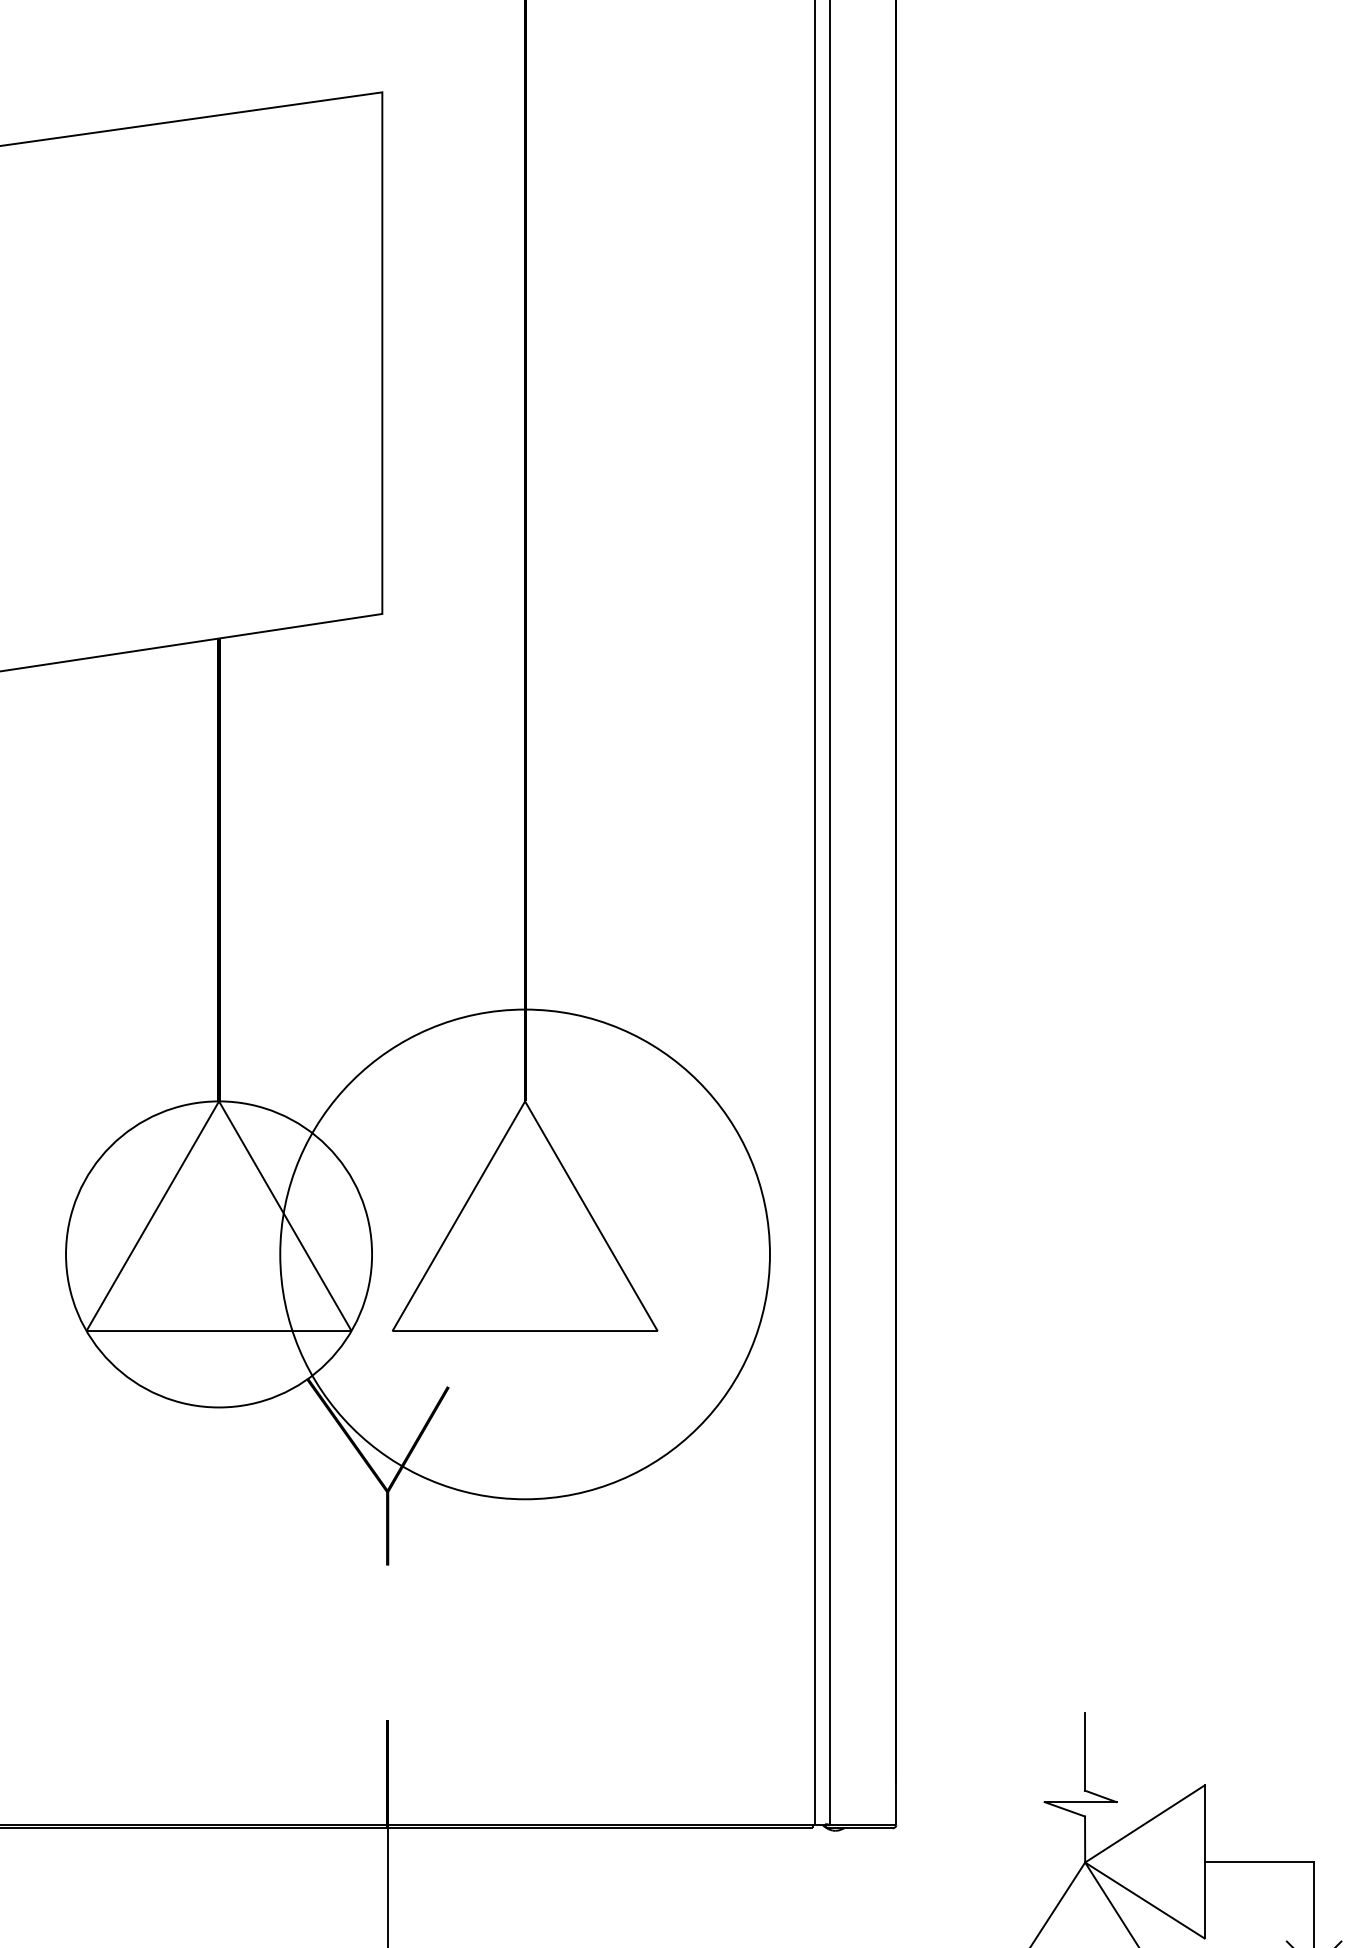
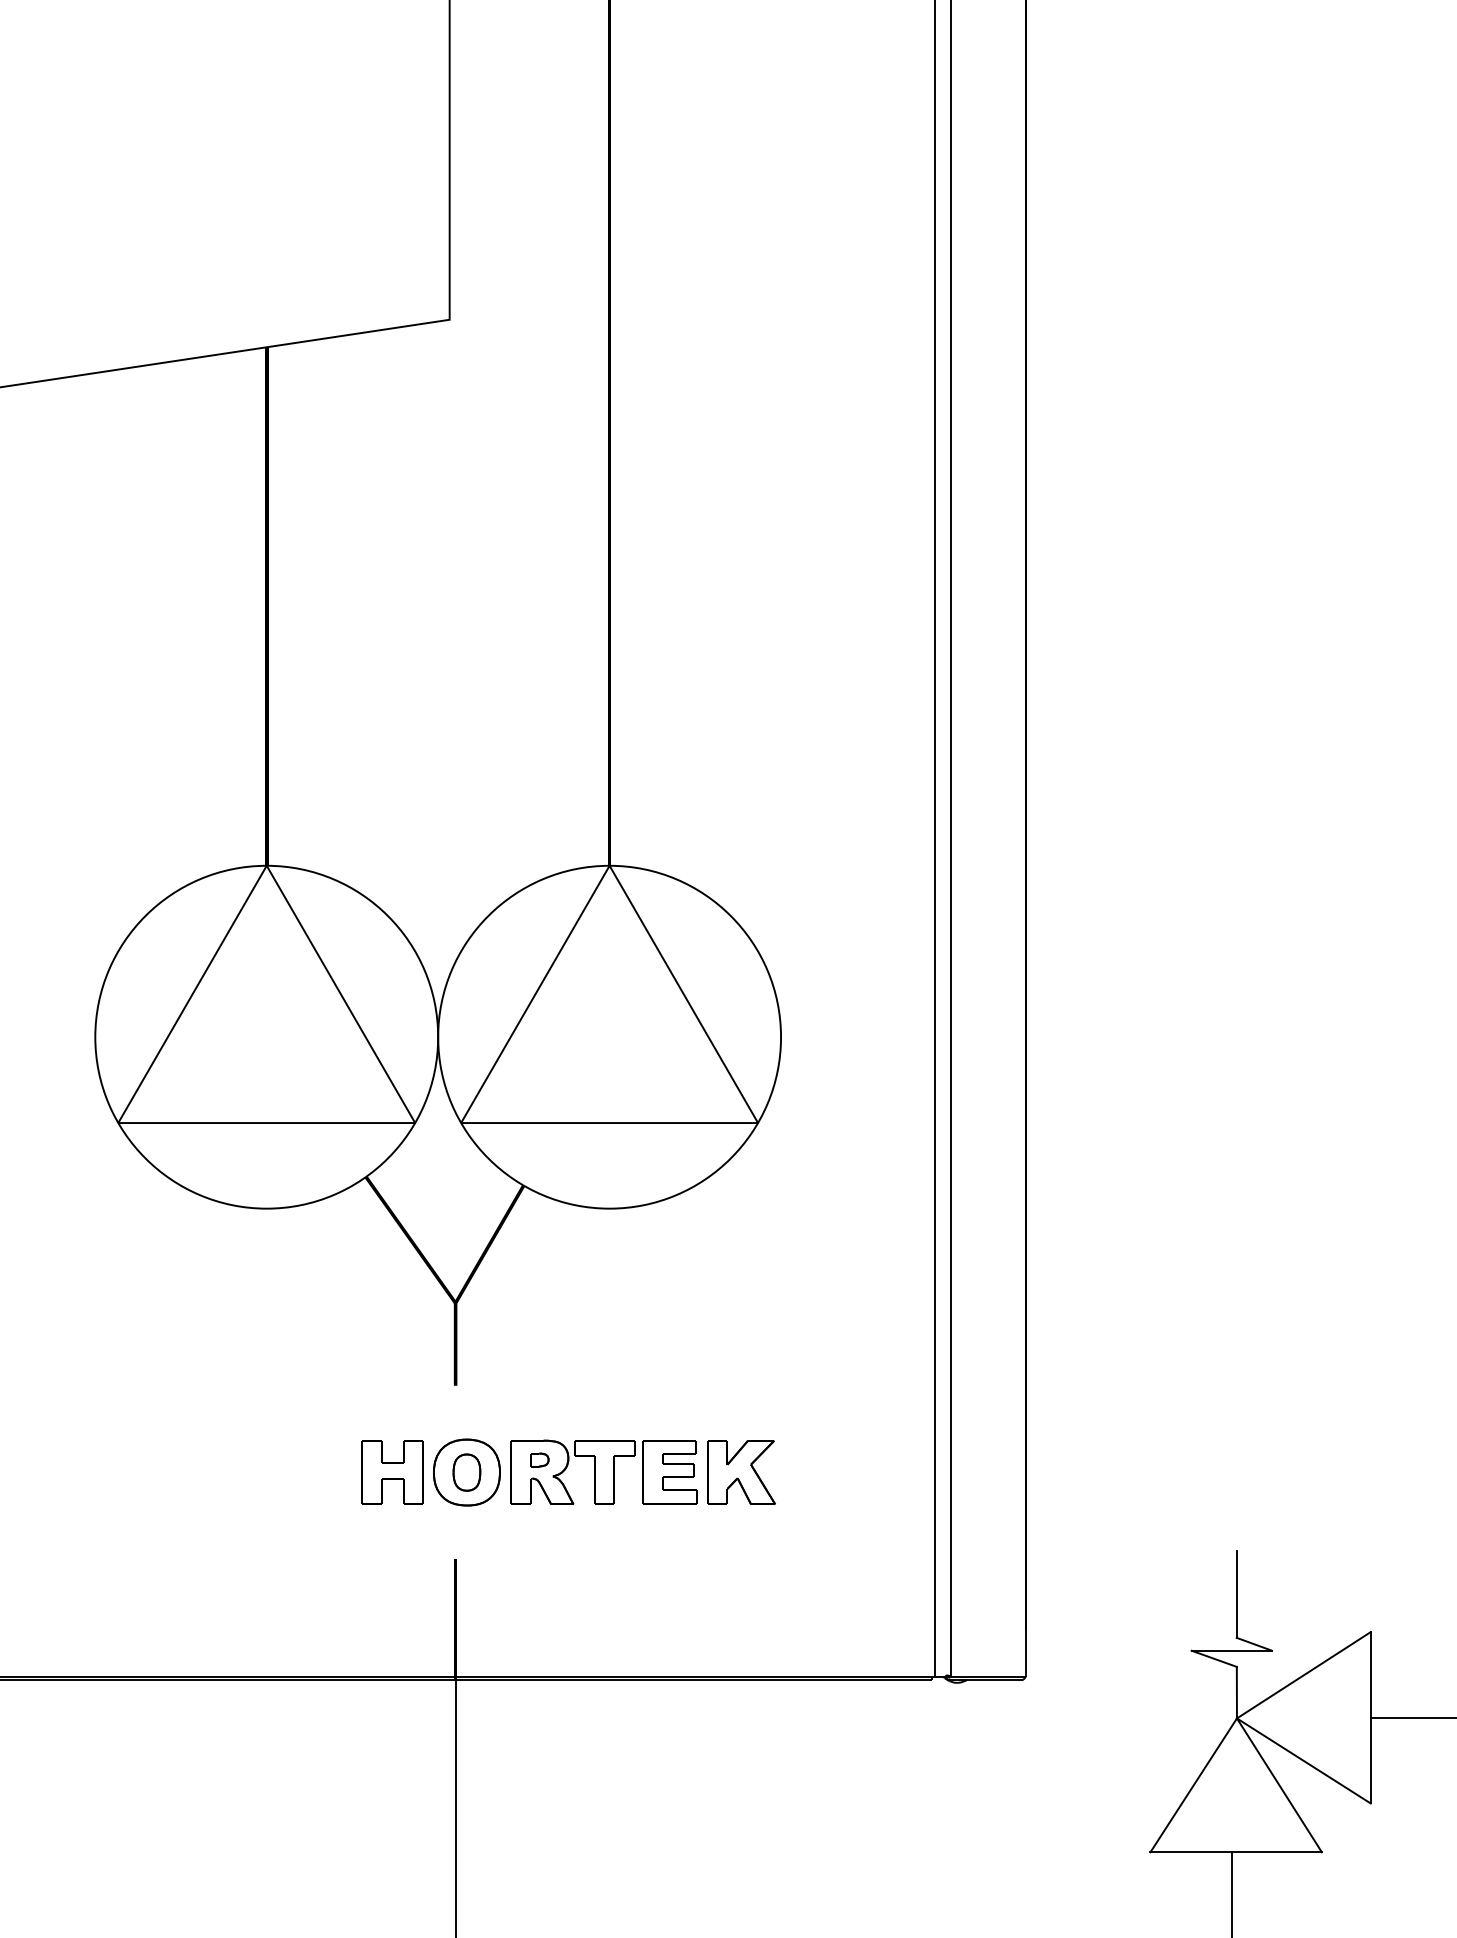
circle: (525, 1254) -> (610, 1037), size x0.62
part: (488, 1642) -> (568, 1471), added

